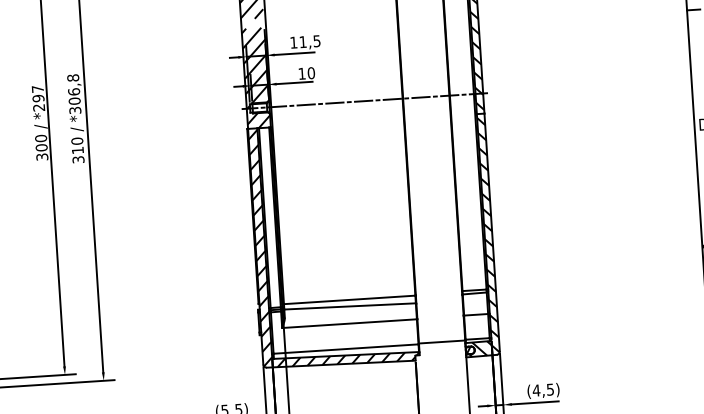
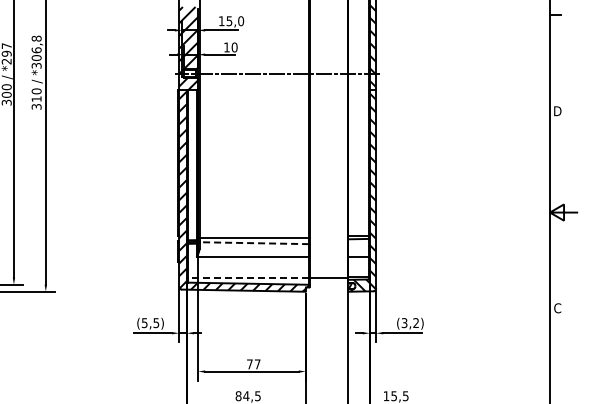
text: (310, 41) -> (235, 21), 11,5 -> 15,0
line: (350, 306) -> (254, 243), solid -> dashed
line: (345, 349) -> (248, 278), solid -> dashed
text: (542, 390) -> (409, 323), (4,5) -> (3,2)

